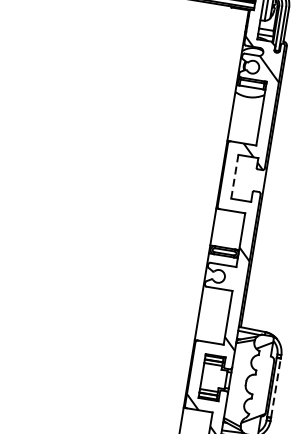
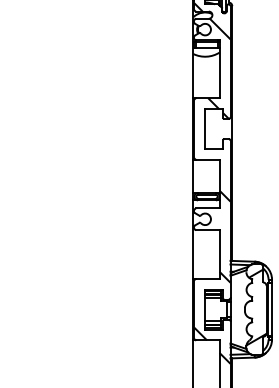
line: (235, 177) -> (205, 129), dashed -> solid
line: (276, 388) -> (272, 309), dashed -> solid

